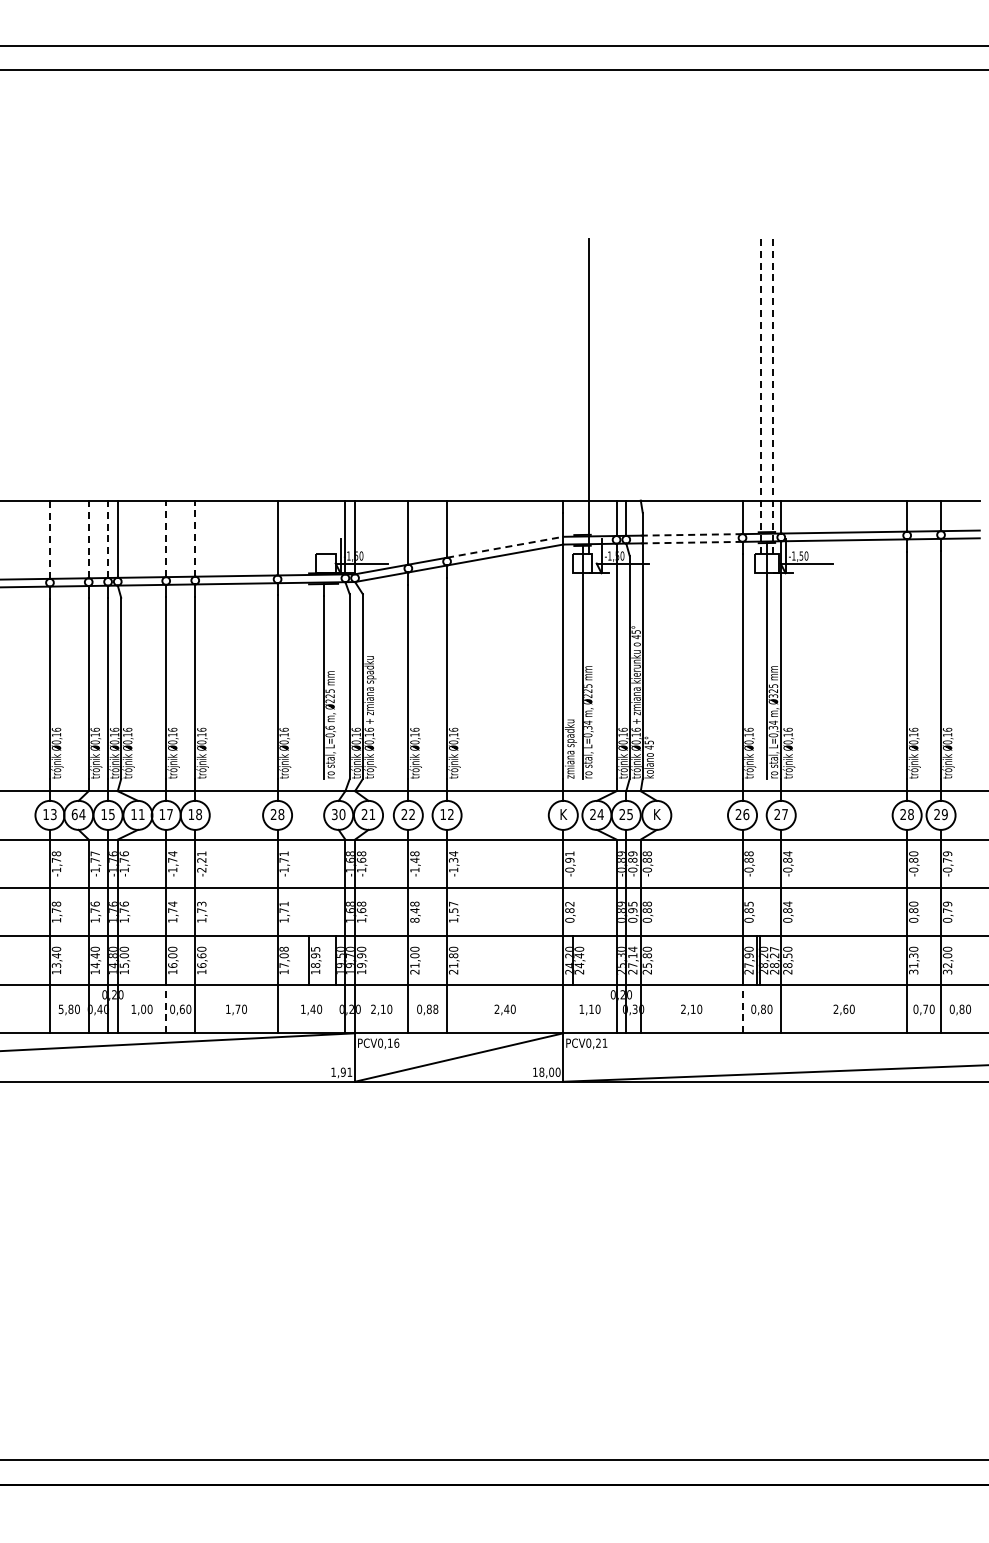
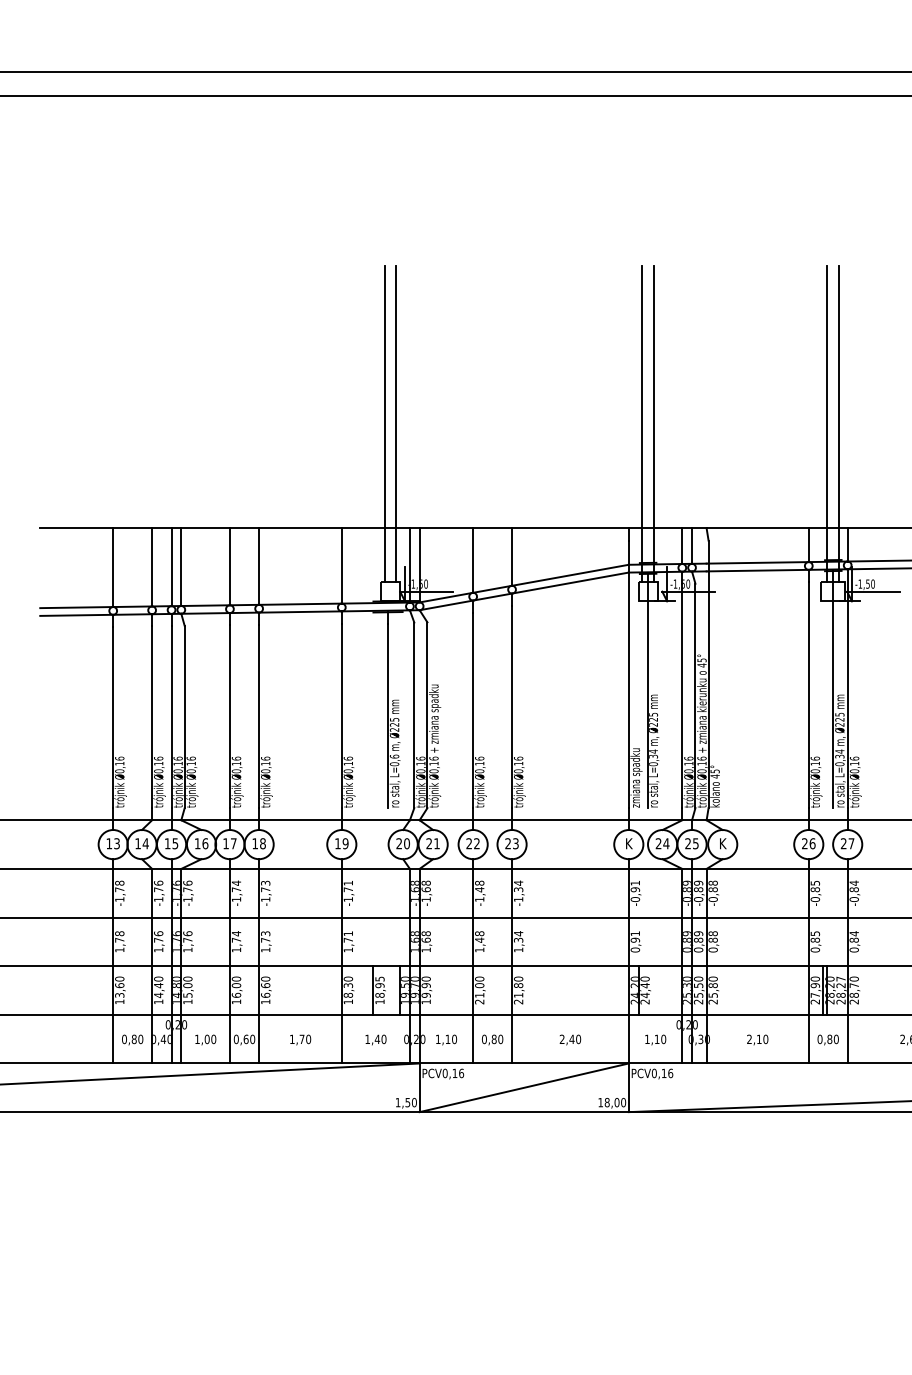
line: (320, 396) -> (384, 423), added
line: (331, 396) -> (395, 423), added
line: (576, 396) -> (642, 423), added
line: (760, 396) -> (826, 423), dashed -> solid
line: (772, 396) -> (838, 423), dashed -> solid
line: (691, 534) -> (757, 562), dashed -> solid
line: (166, 538) -> (230, 566), dashed -> solid
line: (195, 538) -> (259, 566), dashed -> solid
line: (49, 539) -> (112, 567), dashed -> solid
line: (88, 539) -> (151, 567), dashed -> solid
line: (108, 539) -> (171, 567), dashed -> solid
line: (691, 542) -> (757, 570), dashed -> solid
line: (505, 547) -> (570, 575), dashed -> solid
text: (774, 695) -> (840, 724), Ø325 -> Ø225
text: (74, 814) -> (137, 843), 64 -> 14
text: (141, 814) -> (205, 843), 11 -> 16
text: (277, 814) -> (341, 843), 28 -> 19
text: (334, 814) -> (398, 843), 30 -> 20
text: (446, 814) -> (511, 843), 12 -> 23
text: (94, 853) -> (157, 882), -1,77 -> -1,76
text: (748, 853) -> (814, 882), -0,88 -> -0,85
text: (201, 861) -> (265, 890), -2,21 -> -1,73
text: (453, 906) -> (518, 936), 1,57 -> 1,34
text: (569, 907) -> (635, 937), 0,82 -> 0,91
text: (632, 907) -> (698, 937), 0,95 -> 0,89
text: (414, 919) -> (479, 949), 8,48 -> 1,48
text: (56, 955) -> (119, 985), 13,40 -> 13,60
text: (787, 955) -> (853, 985), 28,50 -> 28,70
text: (283, 956) -> (347, 986), 17,08 -> 18,30
text: (632, 956) -> (698, 986), 27,14 -> 25,50
text: (60, 1008) -> (123, 1038), 5,80 -> 0,80
line: (166, 1008) -> (230, 1038), dashed -> solid
text: (373, 1008) -> (438, 1038), 2,10 -> 1,10
line: (742, 1008) -> (808, 1038), dashed -> solid
text: (435, 1009) -> (500, 1039), 0,88 -> 0,80
text: (601, 1042) -> (667, 1072), PCV0,21 -> PCV0,16
text: (346, 1071) -> (411, 1101), 1,91 -> 1,50

